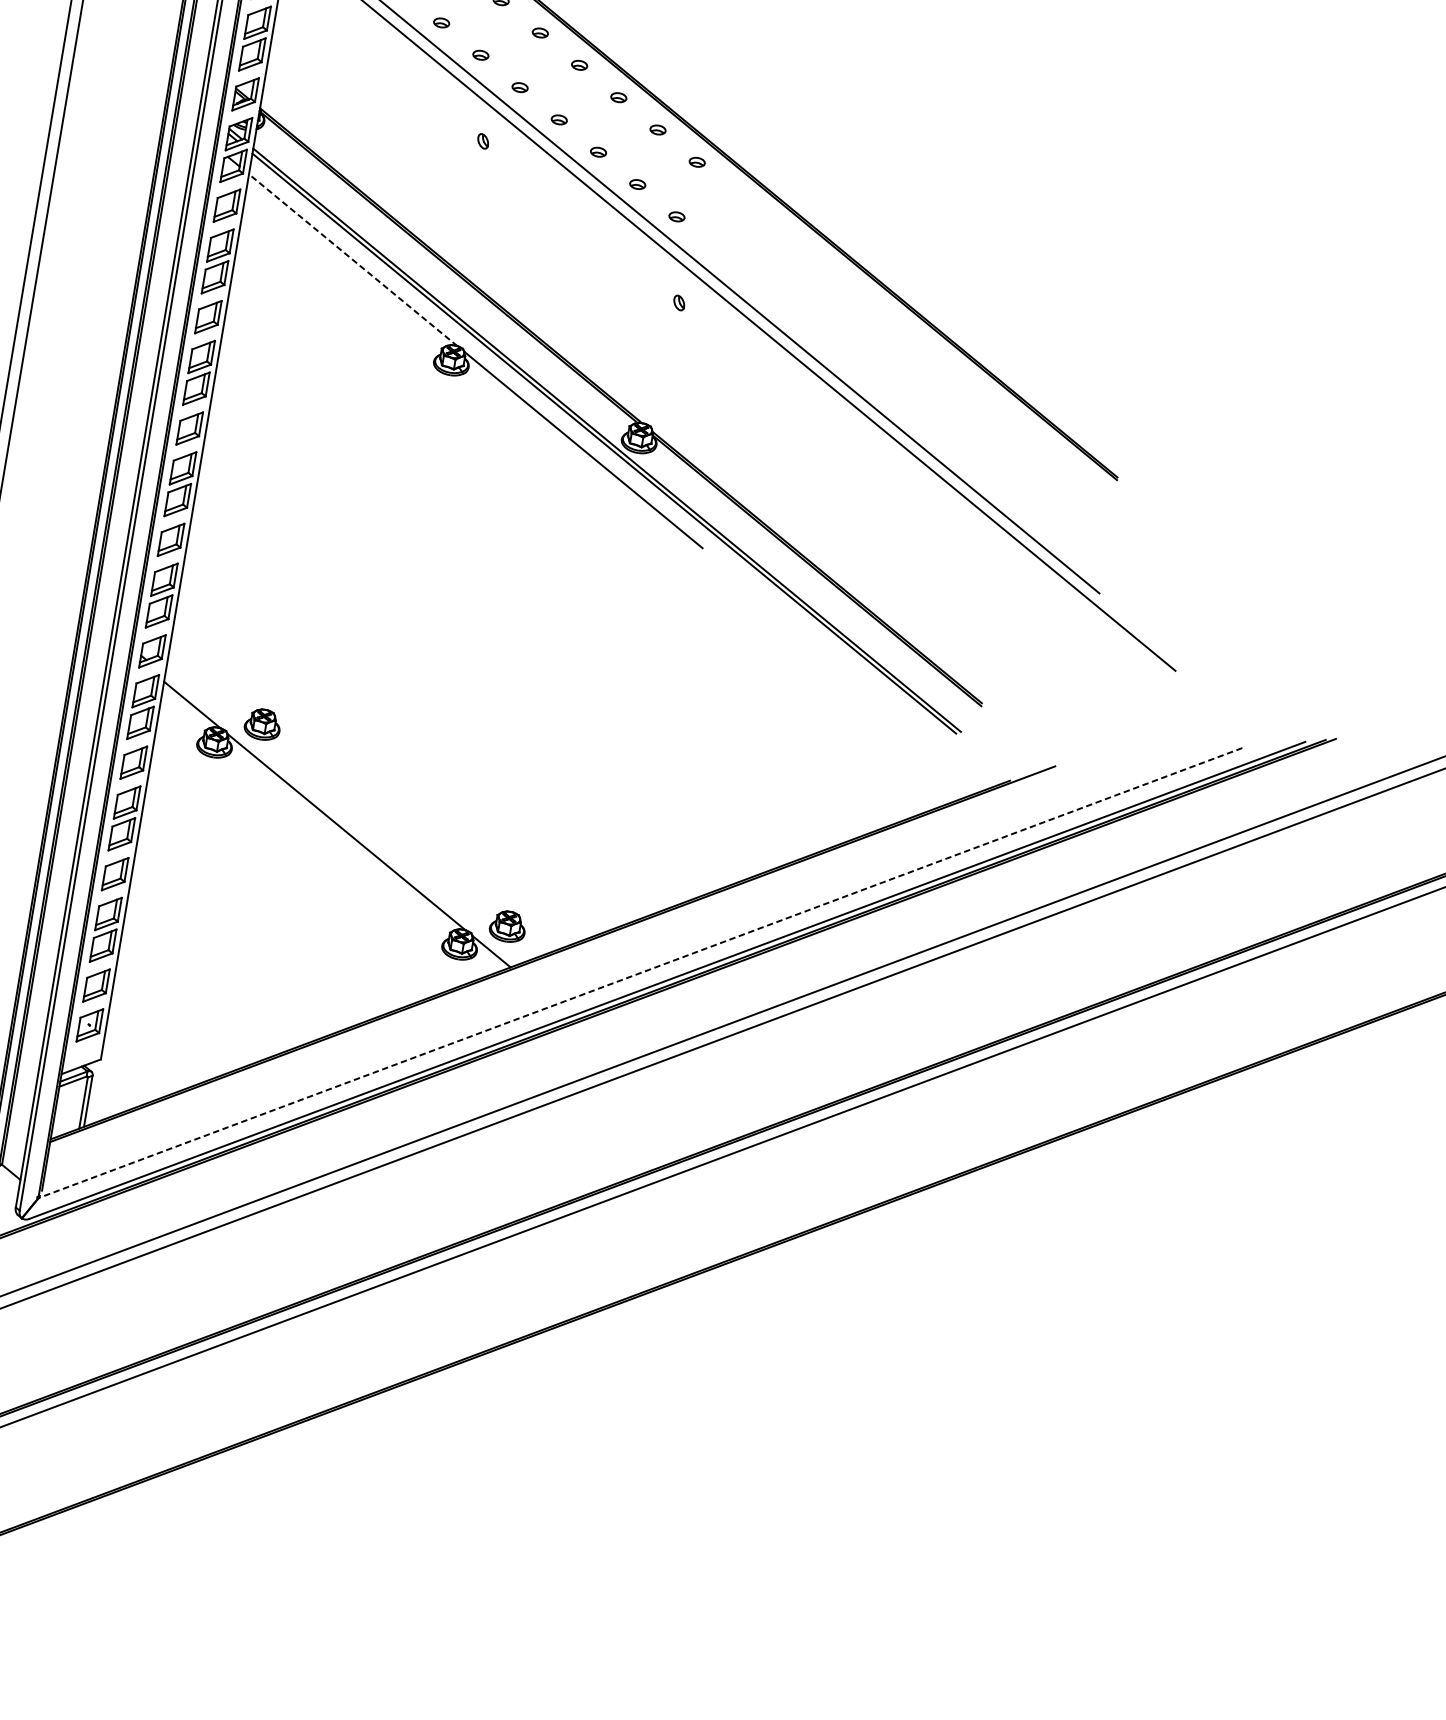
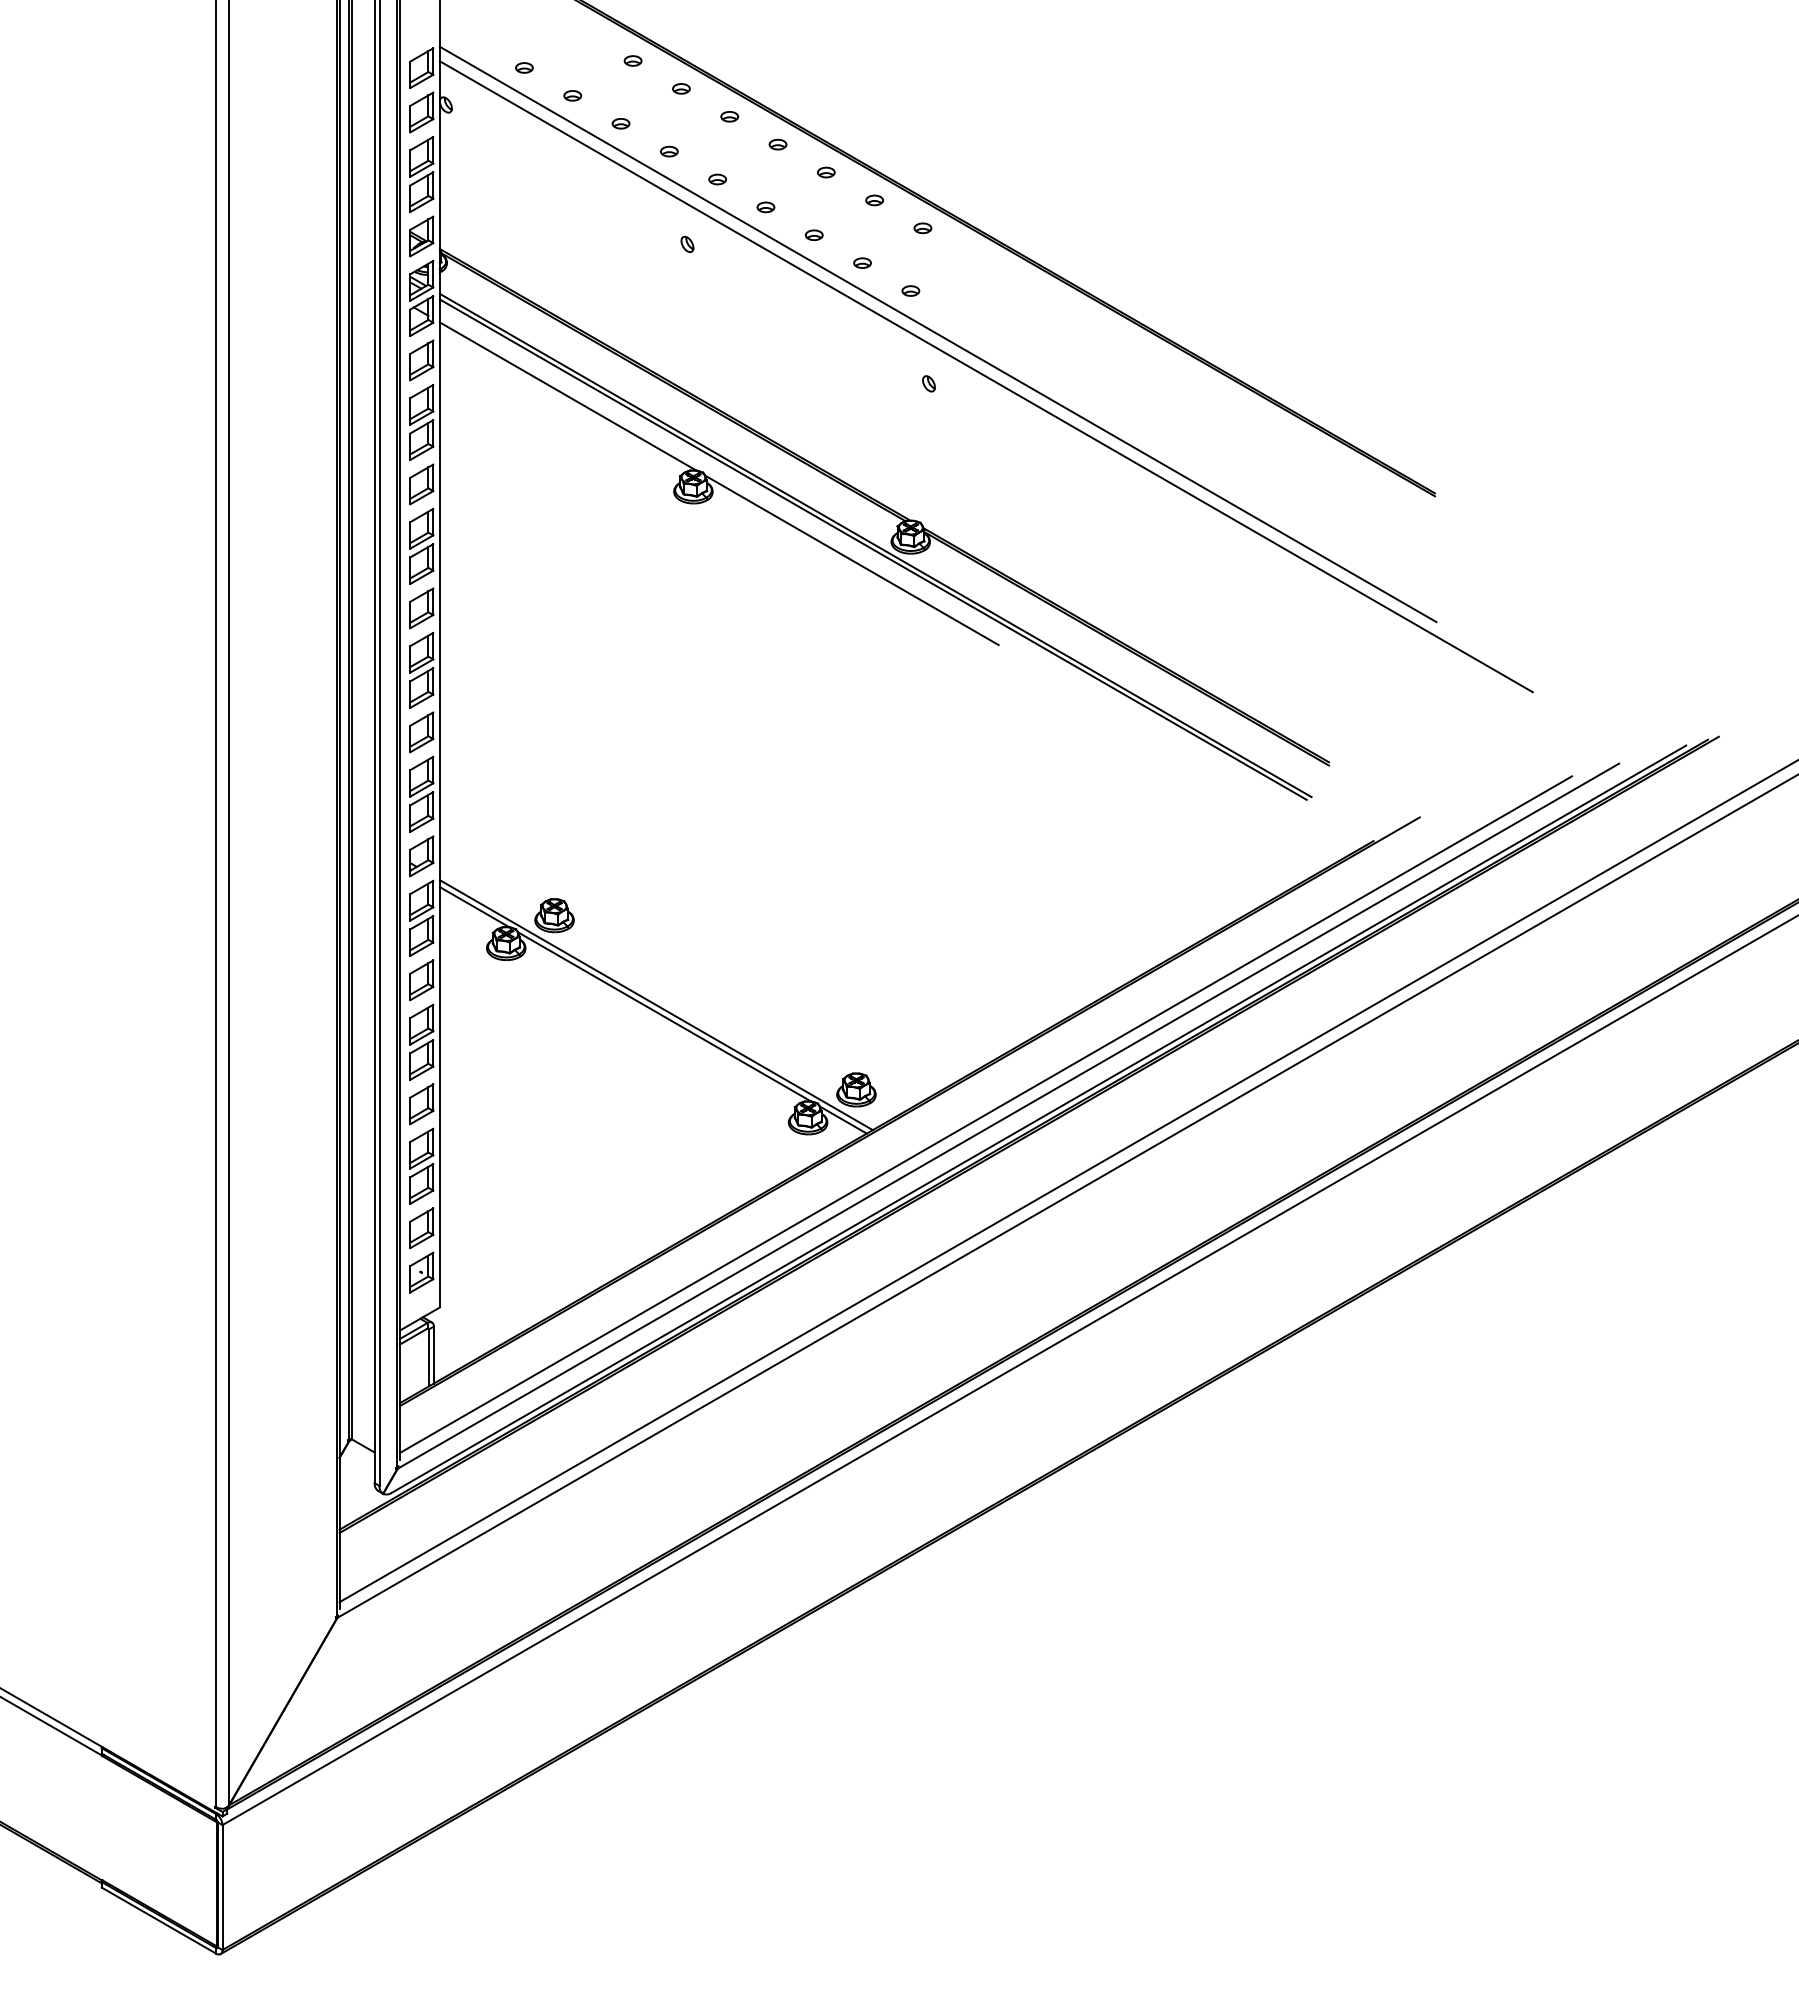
line: (352, 260) -> (567, 396), dashed -> solid
line: (340, 820) -> (655, 1005), added
line: (620, 968) -> (985, 1114), added
line: (640, 973) -> (1008, 1116), dashed -> solid

